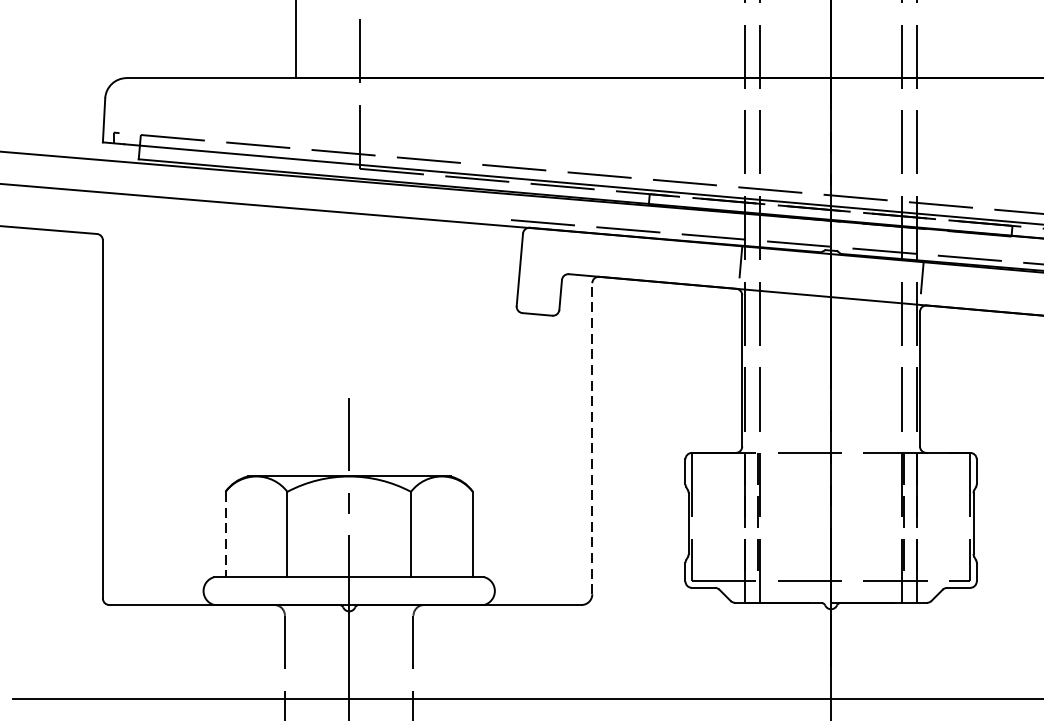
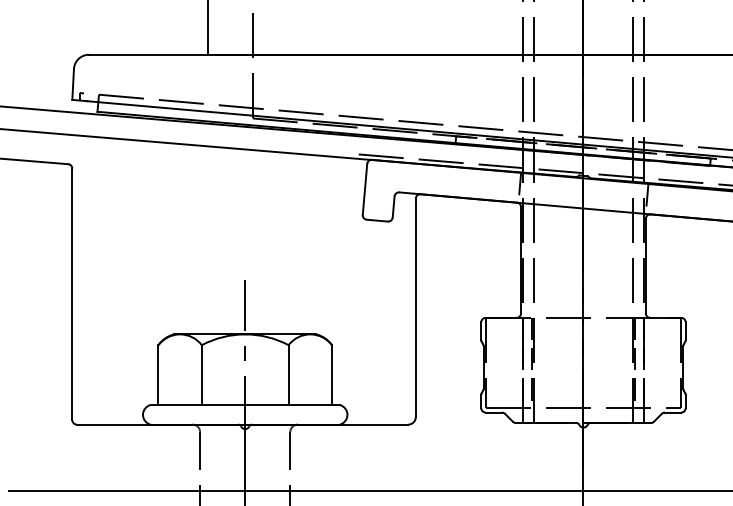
line: (591, 438) -> (415, 307), dashed -> solid
line: (225, 535) -> (158, 375), dashed -> solid

